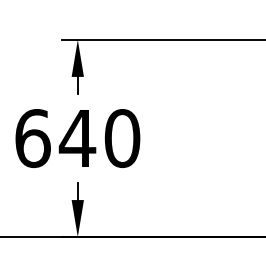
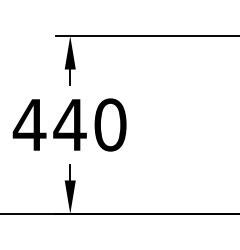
text: (32, 138) -> (29, 125), 640 -> 440

